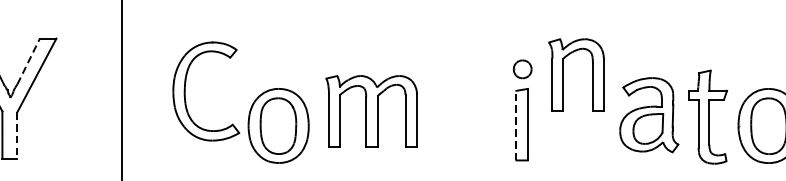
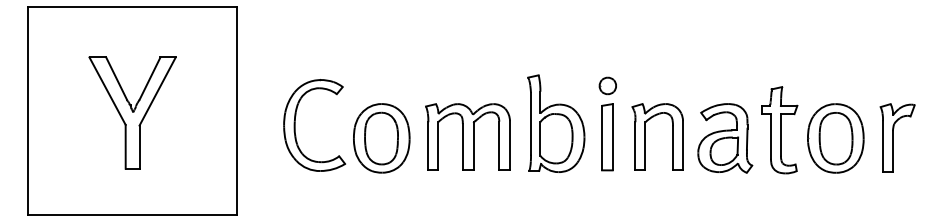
line: (29, 61) -> (150, 78), dashed -> solid
part: (563, 74) -> (645, 136), moved
part: (185, 91) -> (295, 125), moved
part: (467, 109) -> (556, 123), added
part: (371, 110) -> (467, 136), moved
part: (649, 115) -> (725, 138), moved
line: (516, 124) -> (602, 137), dashed -> solid
line: (17, 135) -> (139, 147), dashed -> solid

